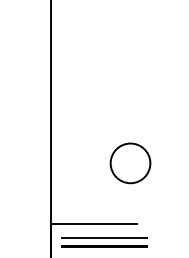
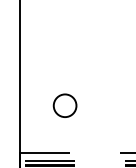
circle: (129, 162) -> (64, 105), moved

